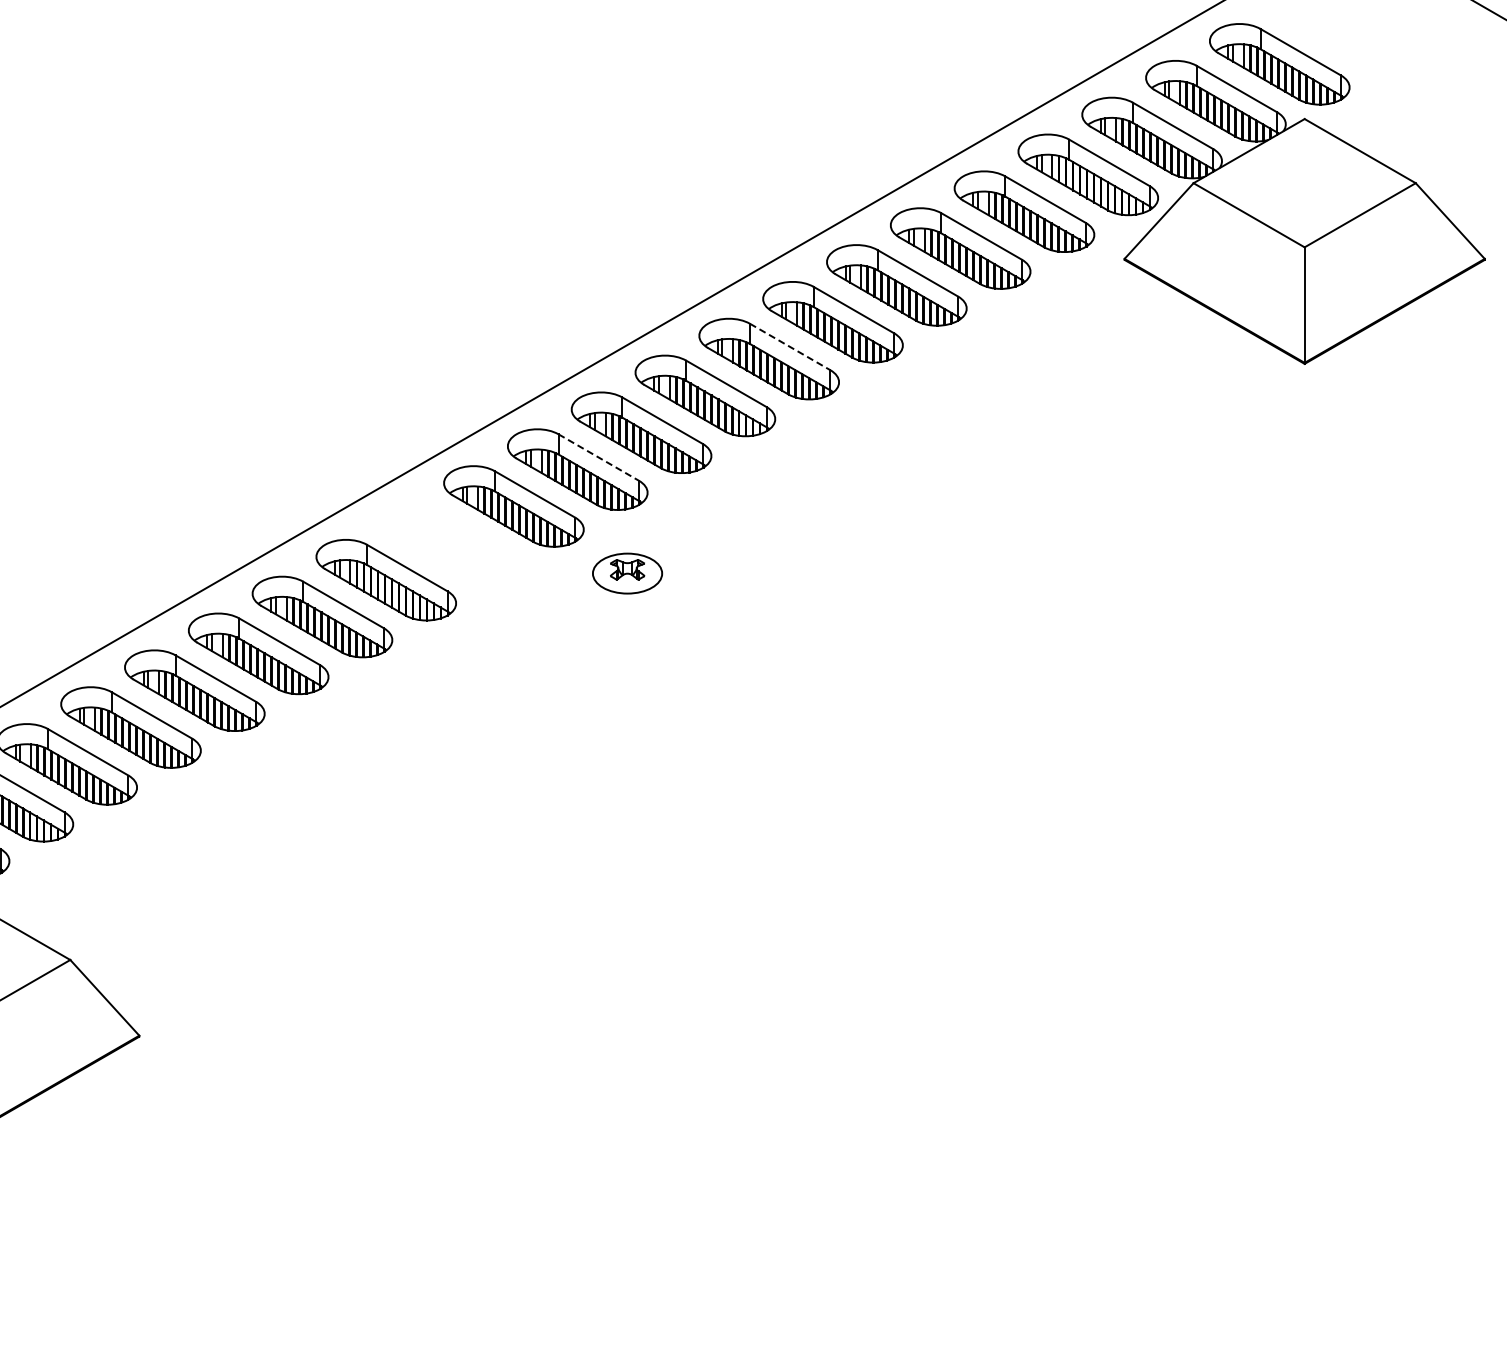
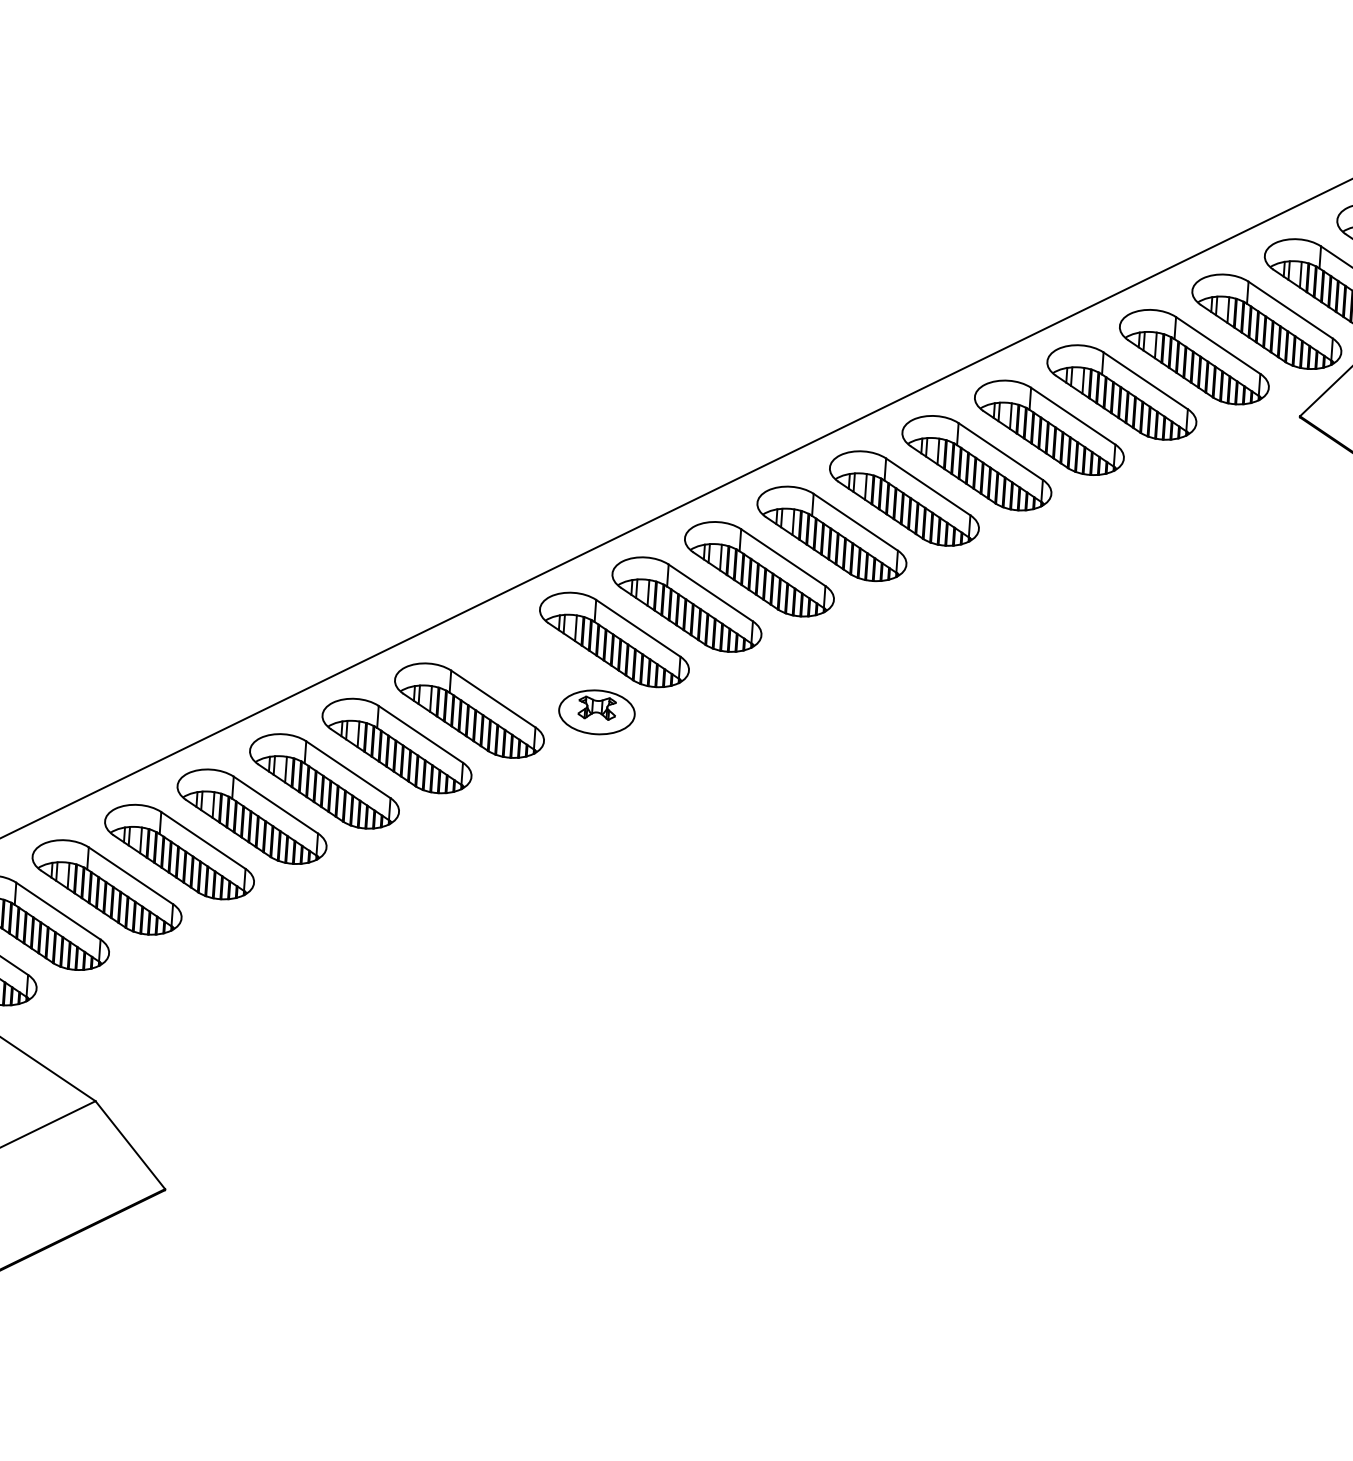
line: (790, 347) -> (928, 487), dashed -> solid
line: (599, 457) -> (711, 593), dashed -> solid
part: (627, 573) -> (596, 712), moved

